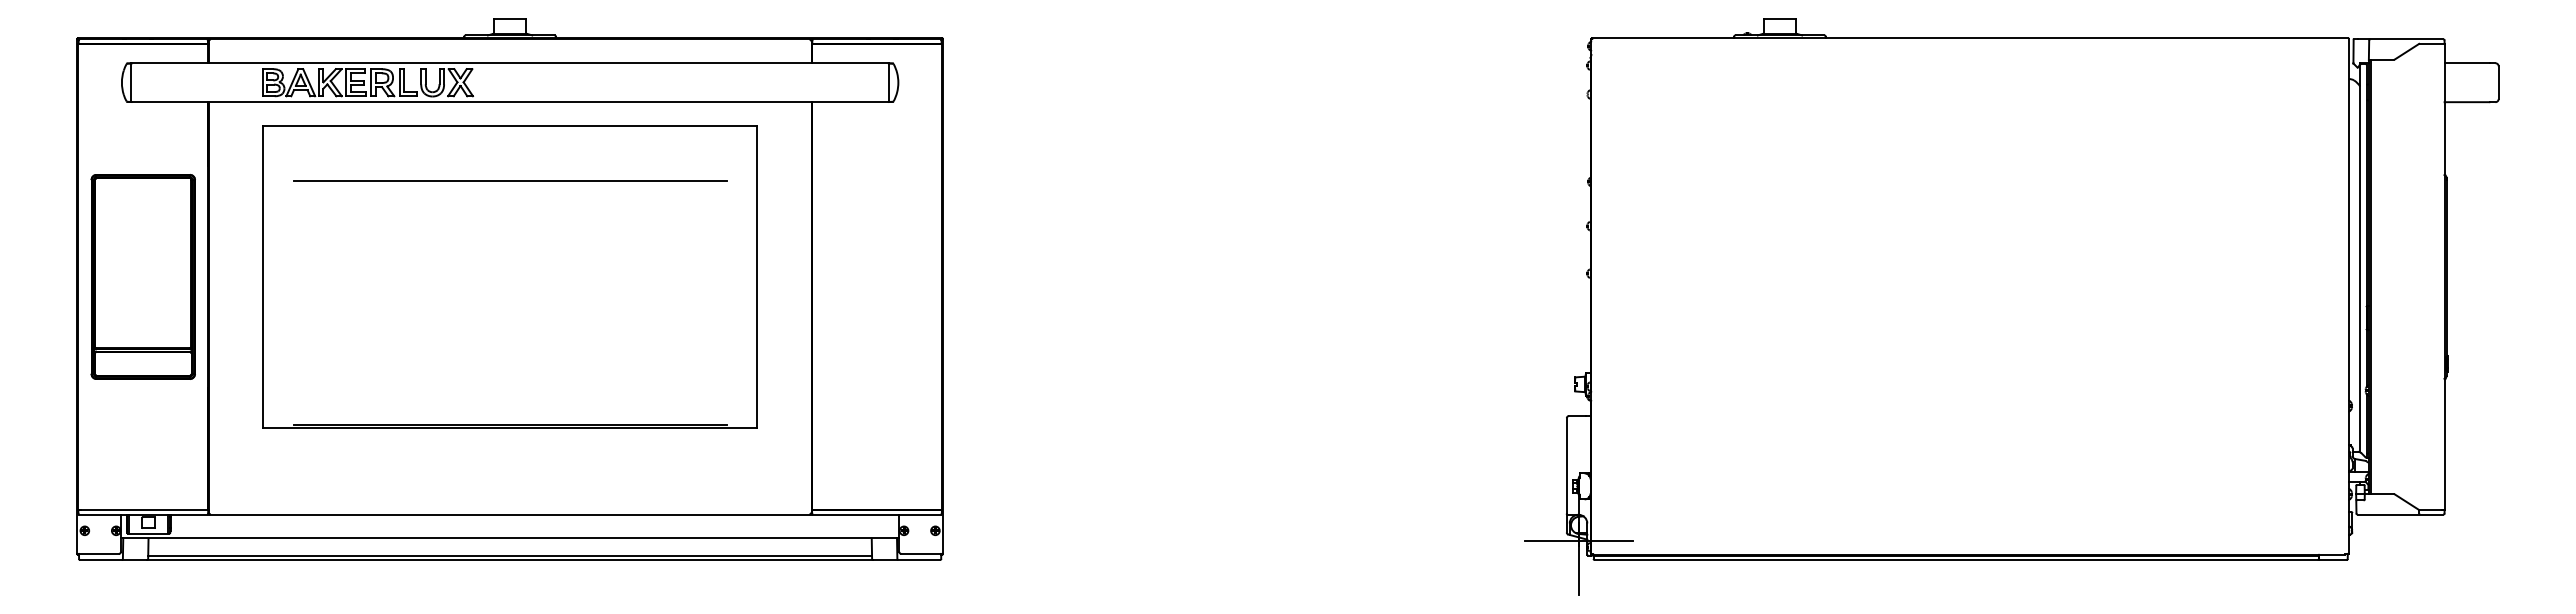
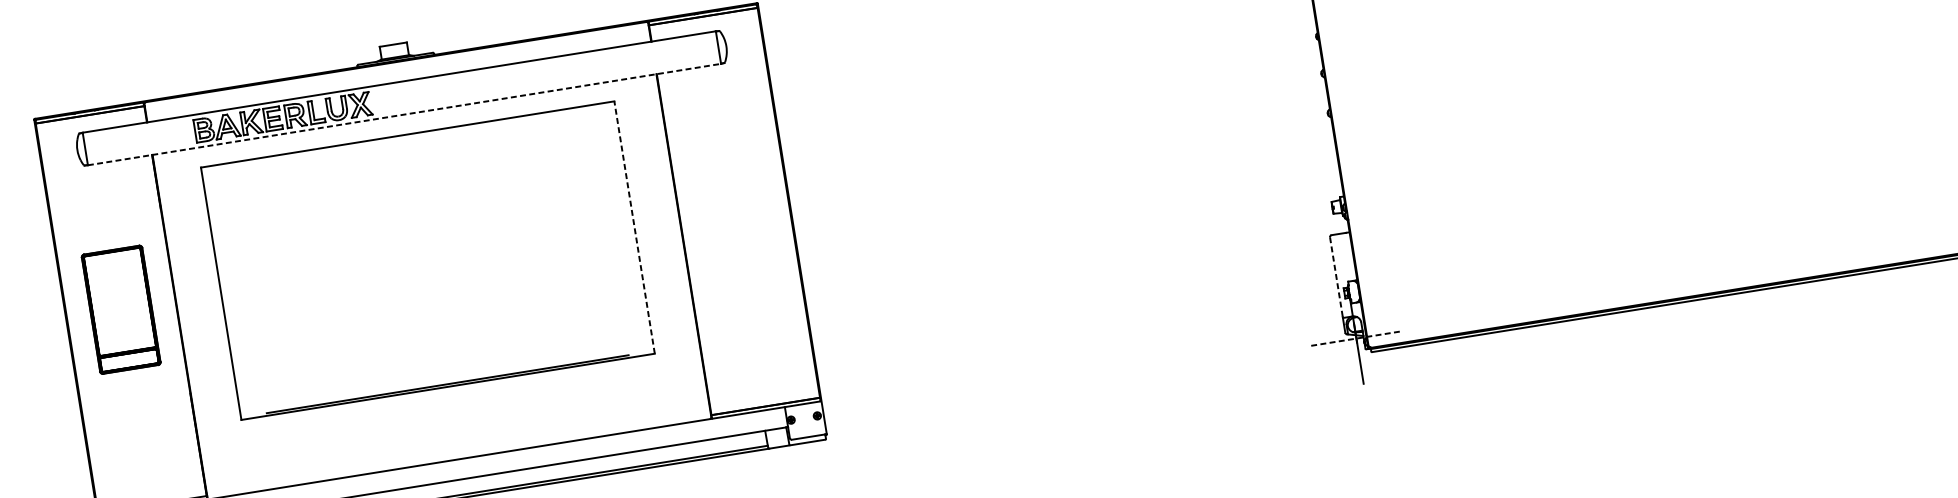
line: (510, 102) -> (404, 114), solid -> dashed
line: (509, 181) -> (414, 180), removed
part: (142, 276) -> (120, 309), size x0.7
line: (757, 276) -> (634, 227), solid -> dashed
line: (1566, 465) -> (1336, 276), solid -> dashed
line: (1579, 541) -> (1357, 338), solid -> dashed

